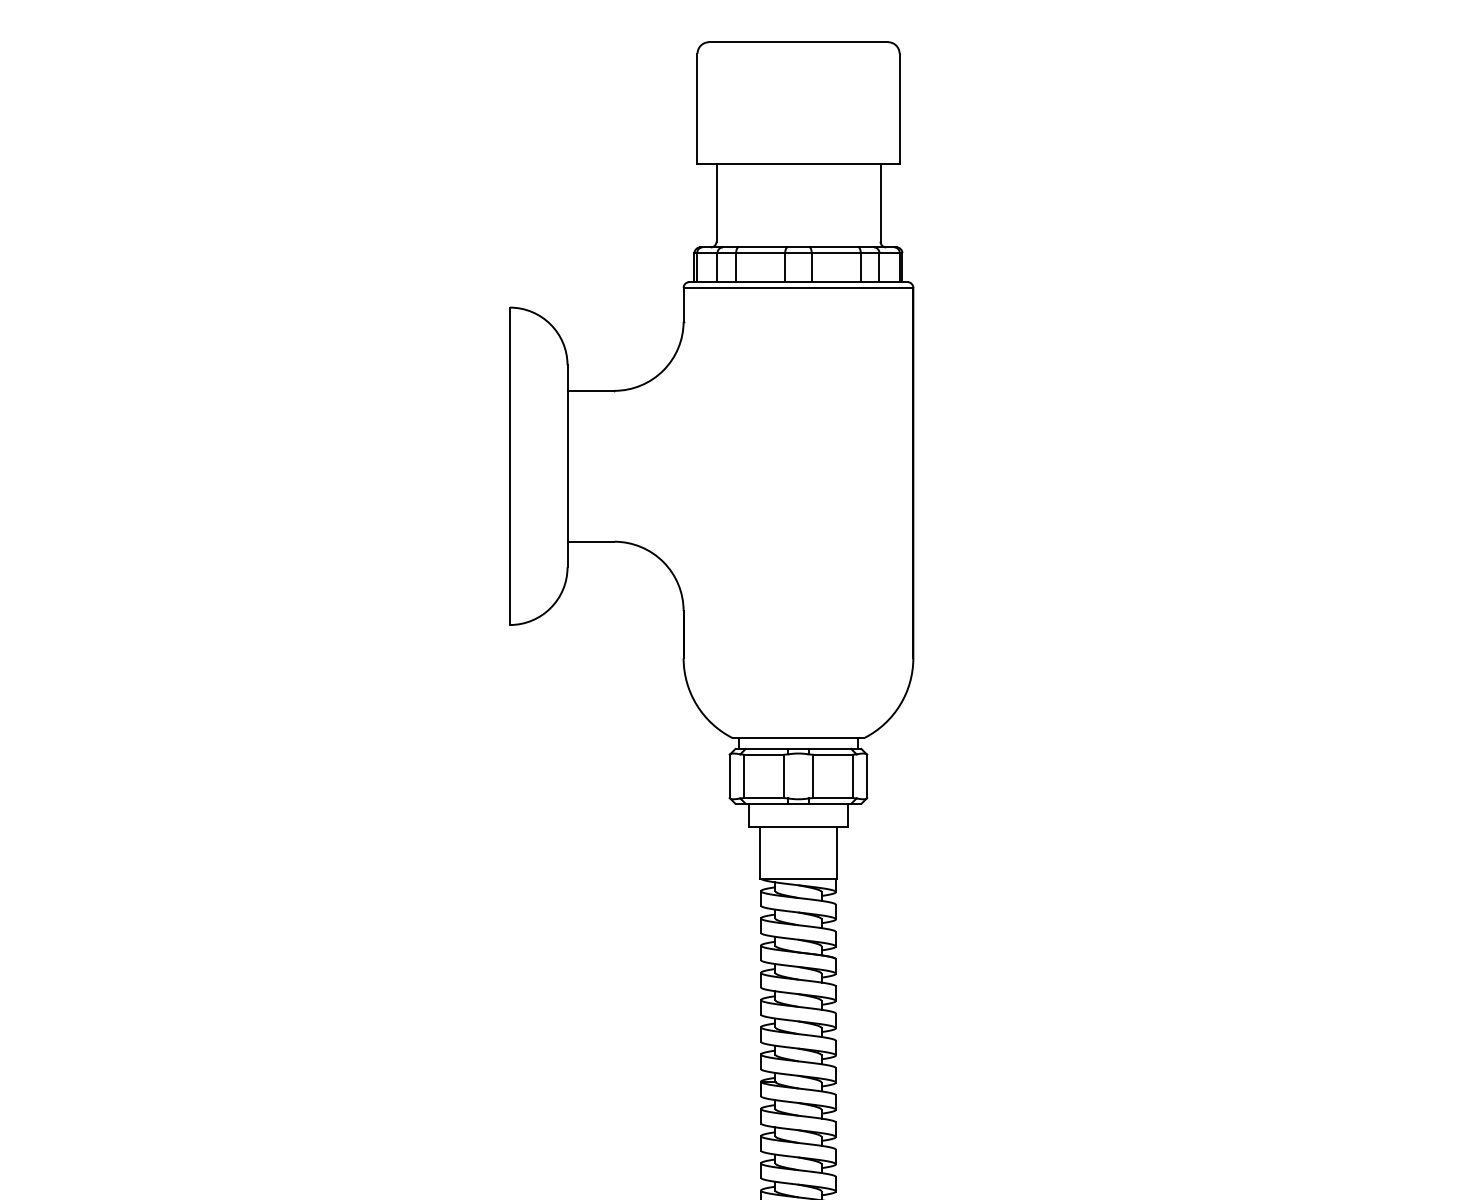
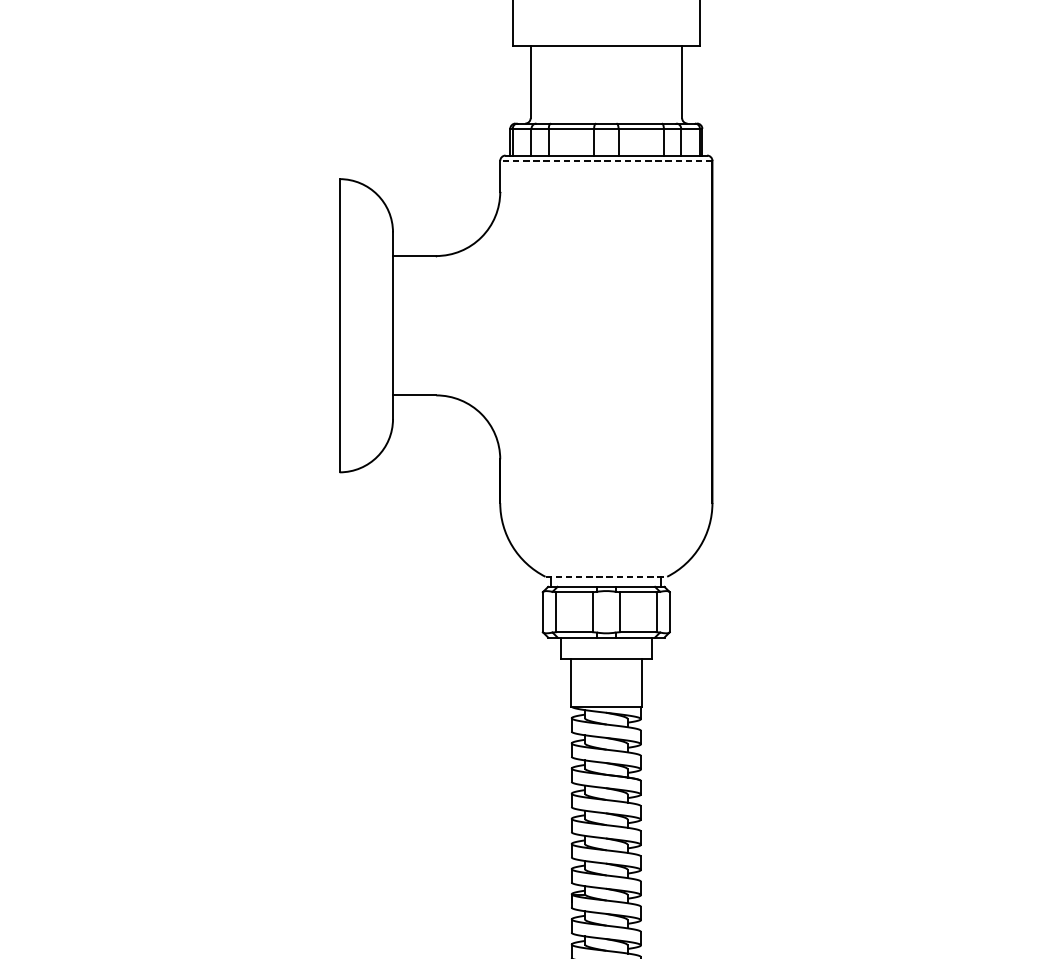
line: (798, 287) -> (606, 160), solid -> dashed
line: (798, 738) -> (606, 577), solid -> dashed

